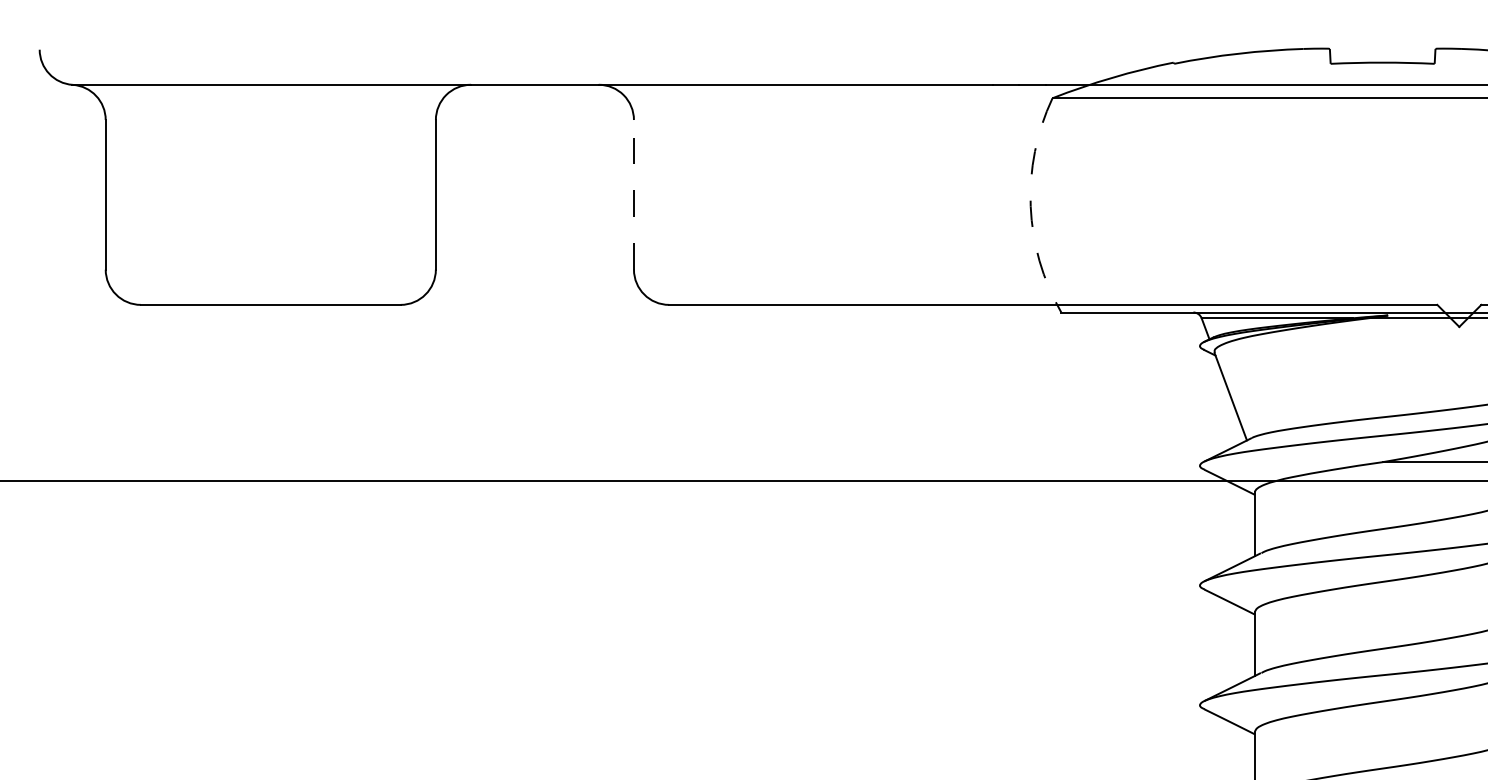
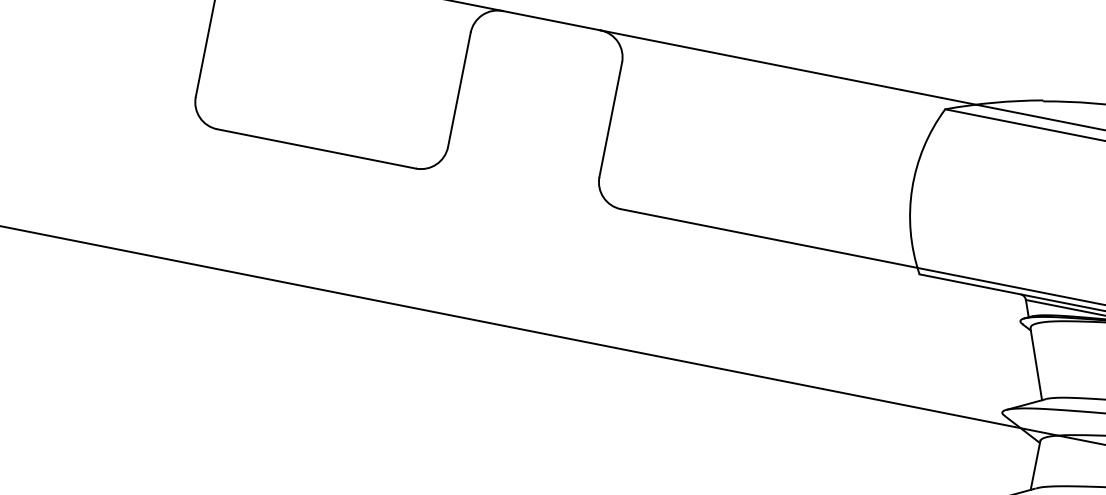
line: (633, 194) -> (610, 119), dashed -> solid
arc: (1030, 206) -> (912, 188), dashed -> solid

